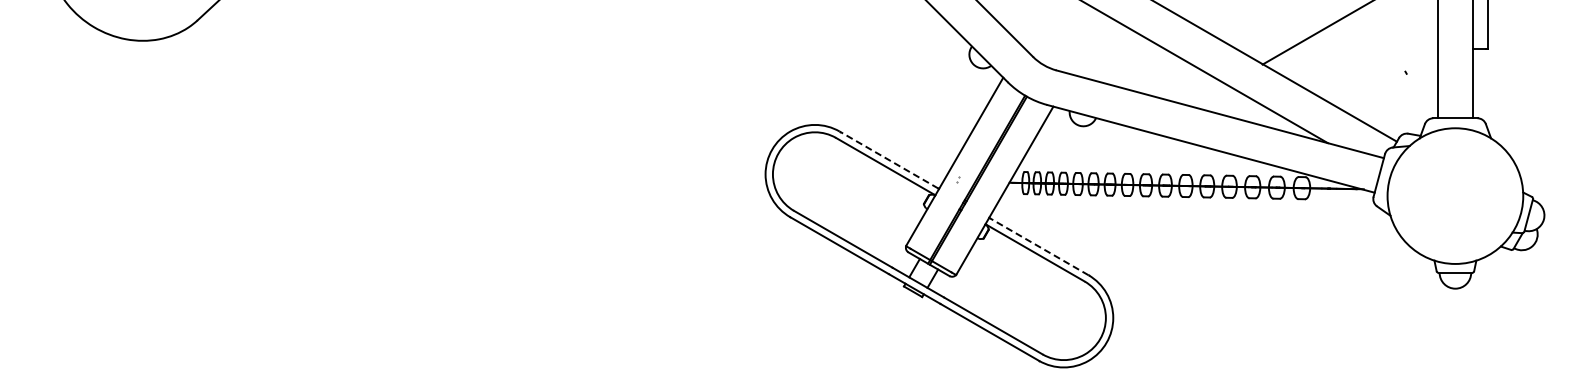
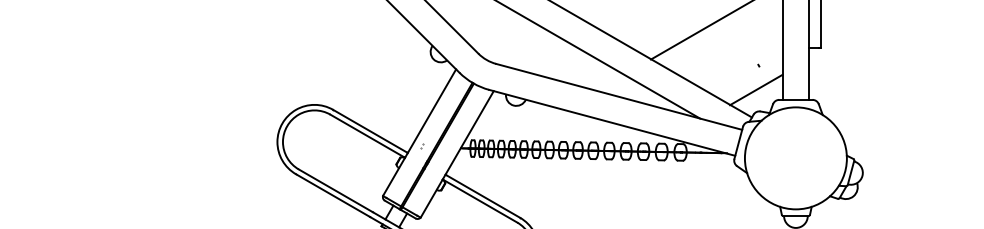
line: (1402, 105) -> (756, 90), added
line: (889, 160) -> (370, 131), dashed -> solid
line: (1039, 246) -> (483, 196), dashed -> solid

